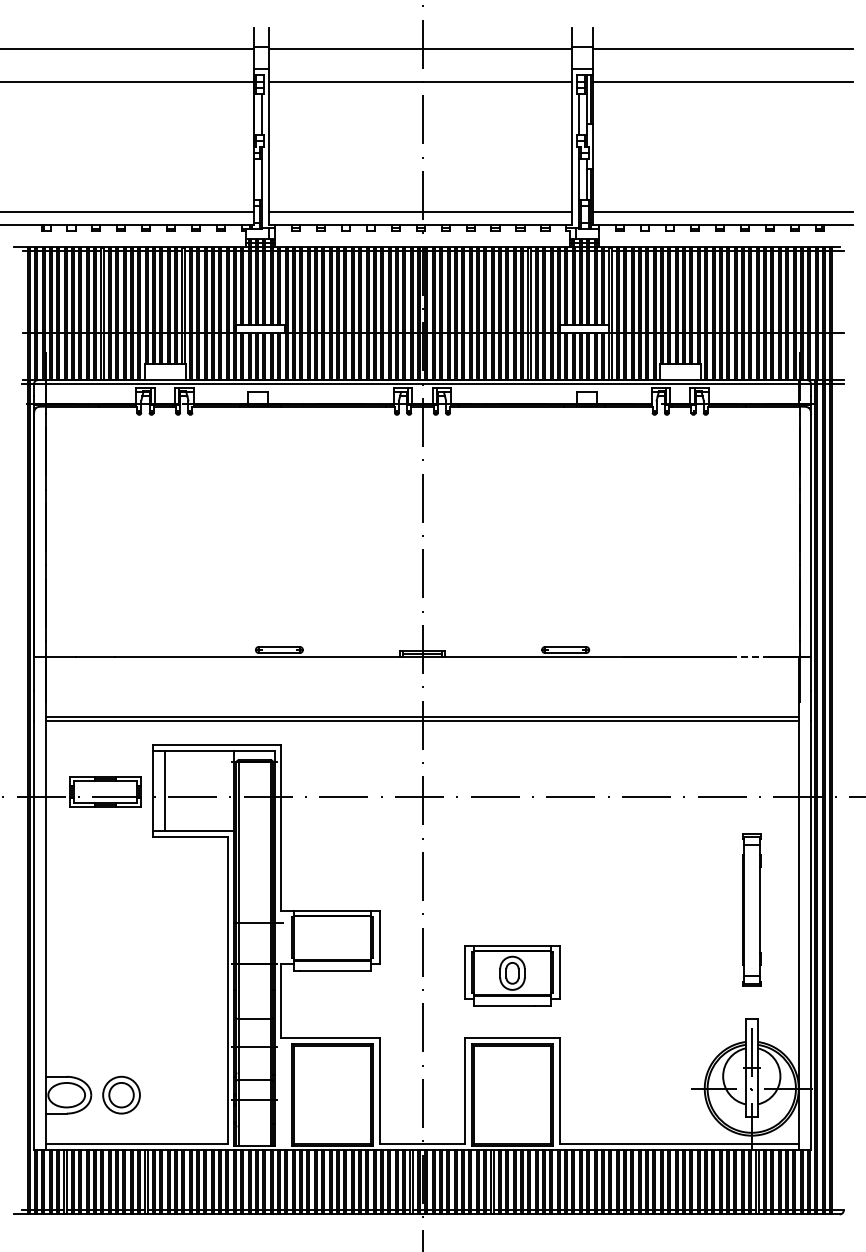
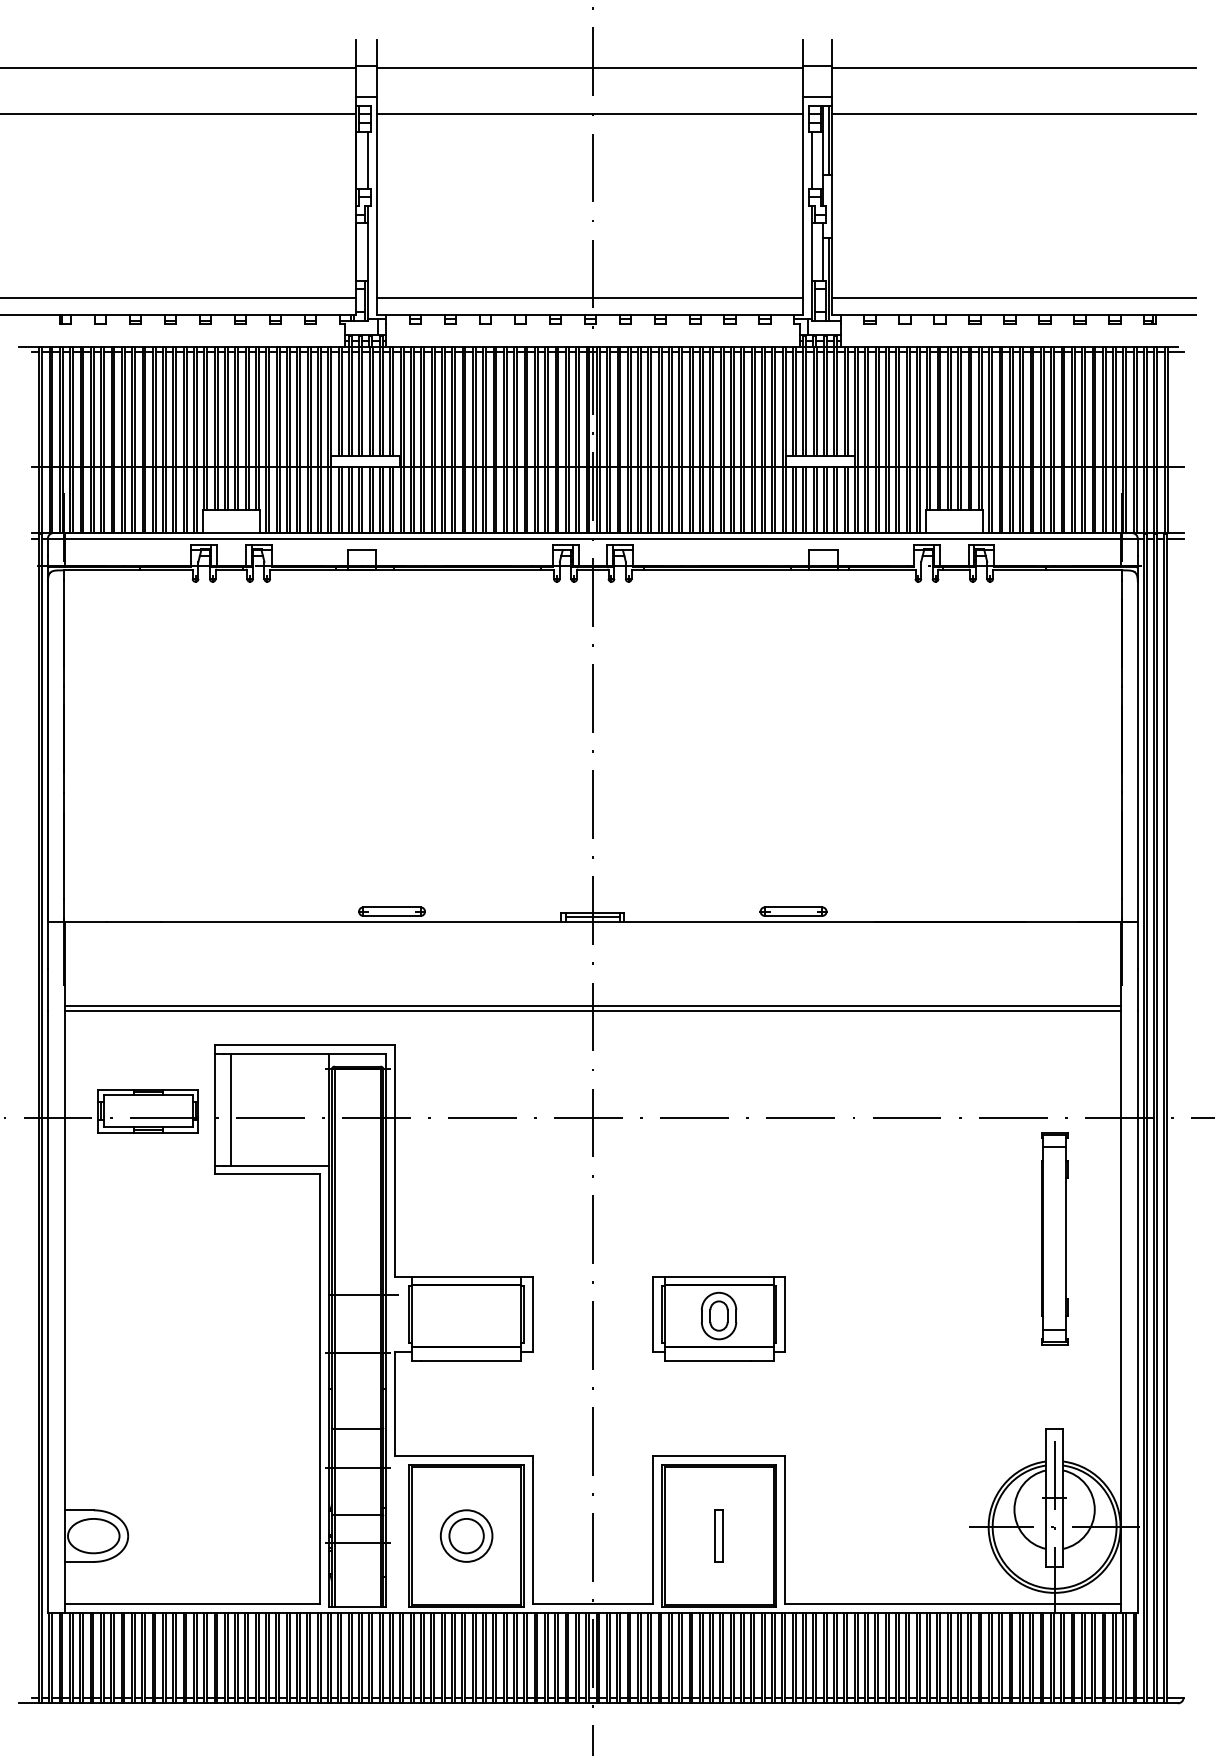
line: (750, 657) -> (1052, 922), dashed -> solid
part: (751, 909) -> (1054, 1237), moved
part: (512, 975) -> (719, 1319), moved
part: (121, 1094) -> (466, 1535), moved
part: (512, 1095) -> (719, 1536), added

